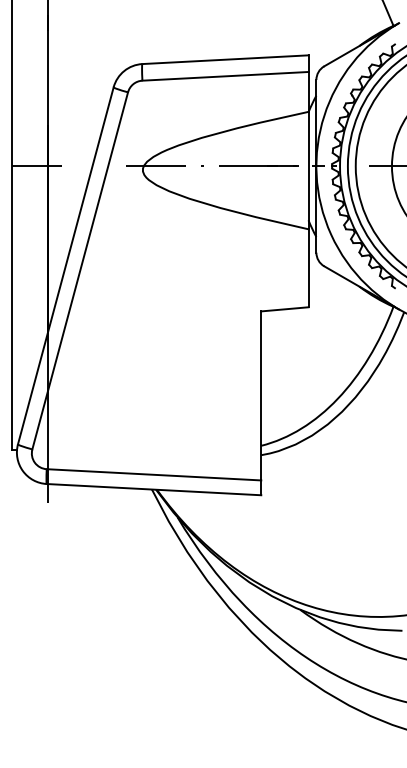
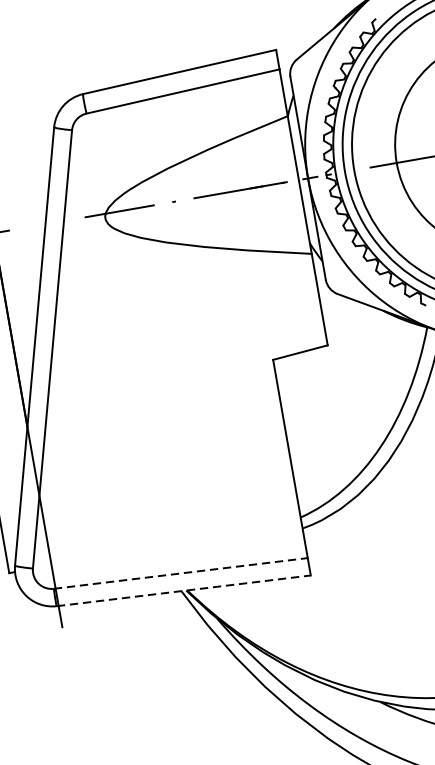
line: (154, 474) -> (181, 572), solid -> dashed
line: (154, 489) -> (184, 590), solid -> dashed

